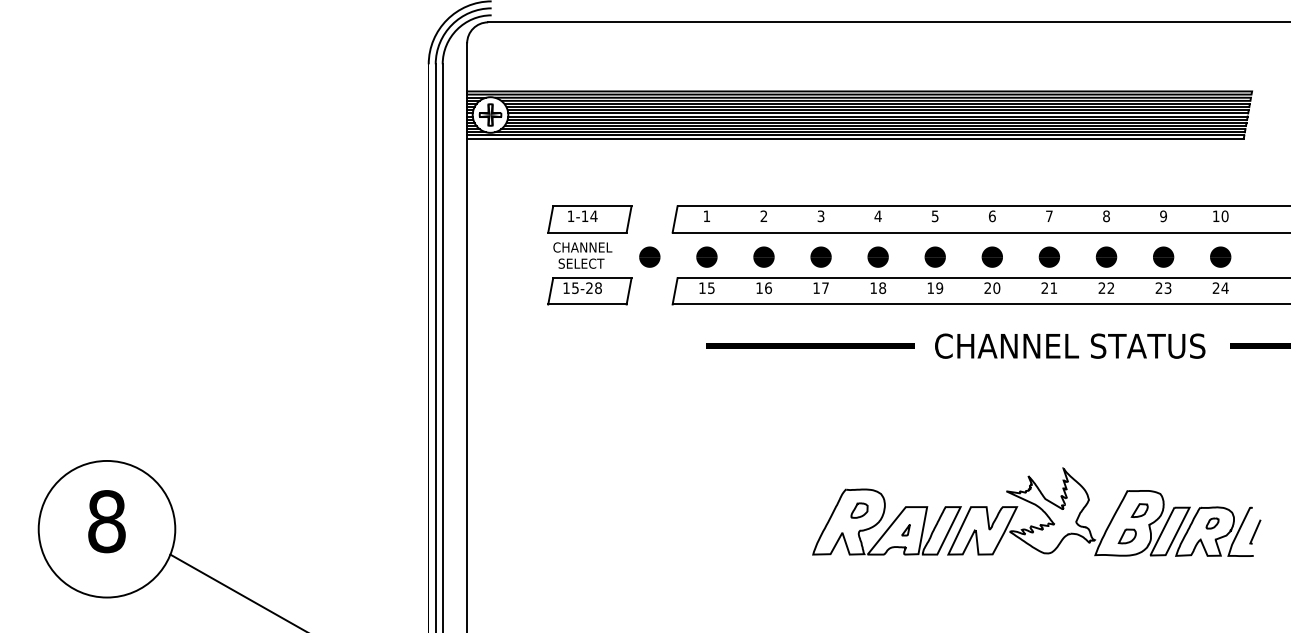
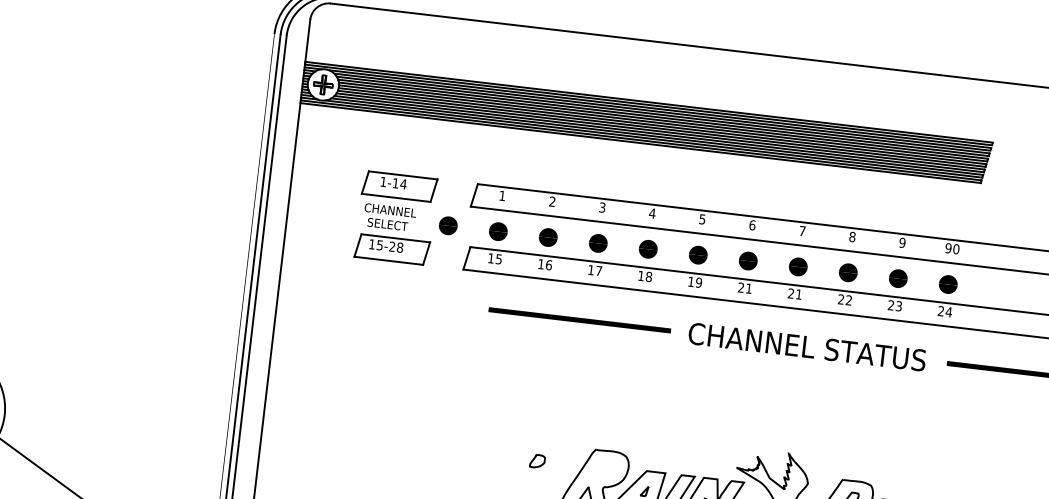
text: (1215, 216) -> (947, 248), 10 -> 90
text: (996, 287) -> (748, 288), 20 -> 21
part: (859, 510) -> (537, 461), moved

